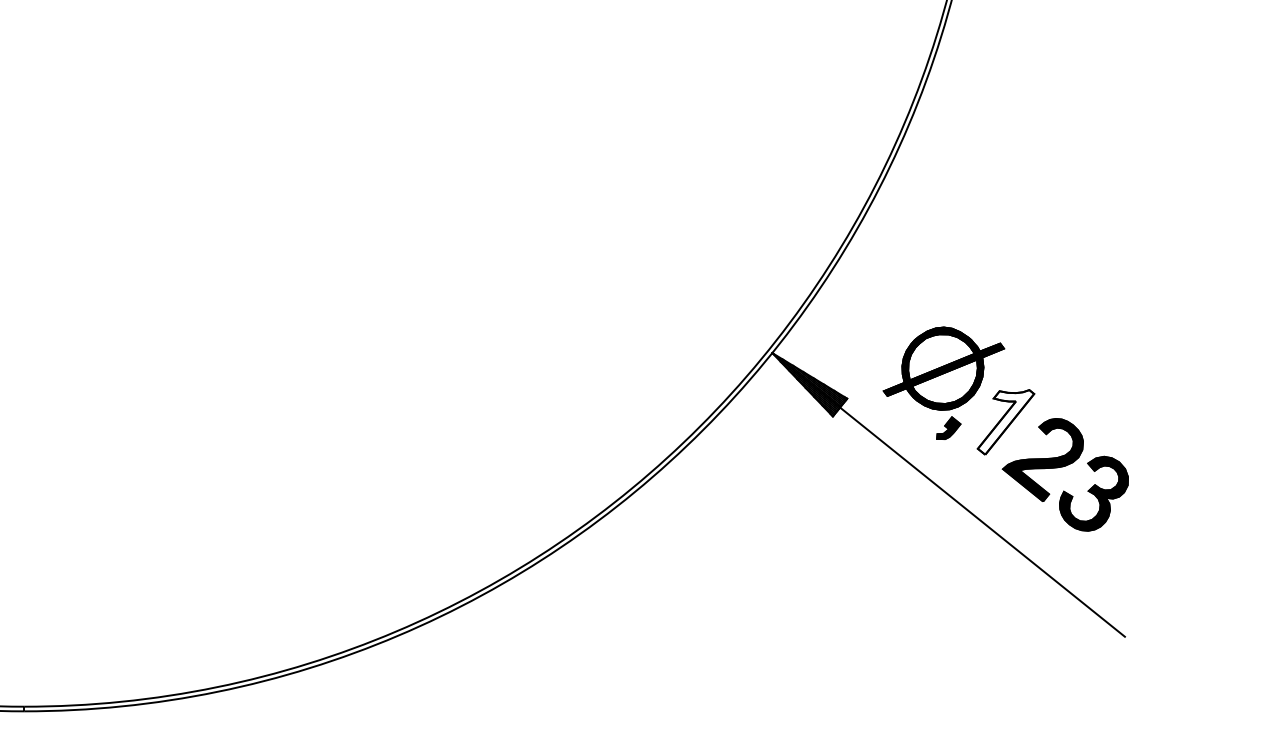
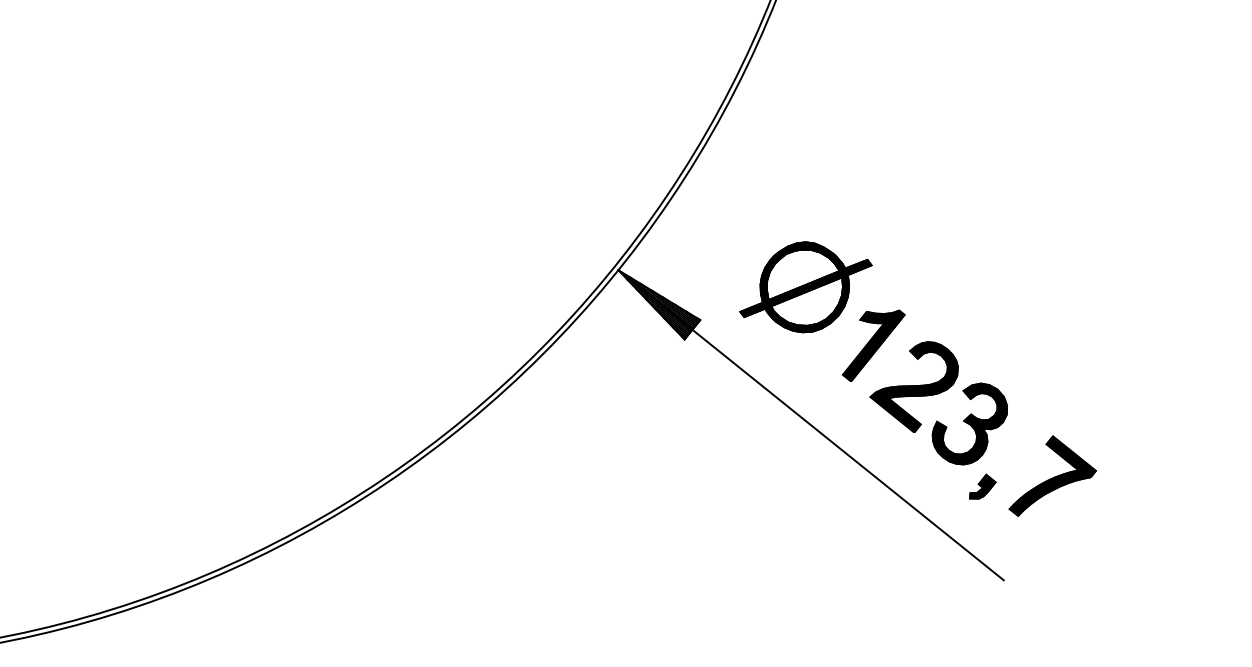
fill: (1005, 422) -> (873, 346), added
part: (948, 427) -> (982, 485), moved
part: (1169, 541) -> (1052, 476), added

